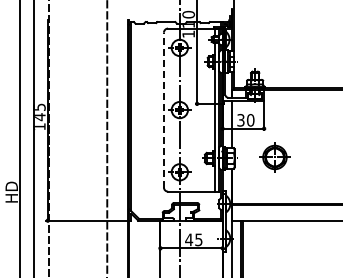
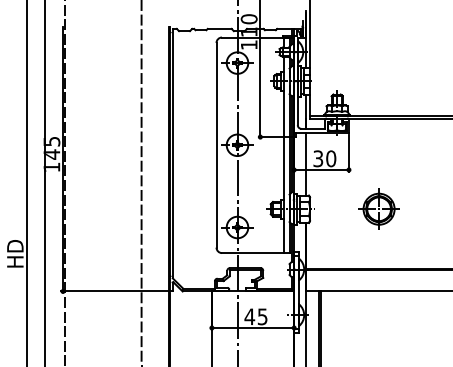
line: (163, 109) -> (215, 144), dashed -> solid
part: (274, 157) -> (378, 209), moved

